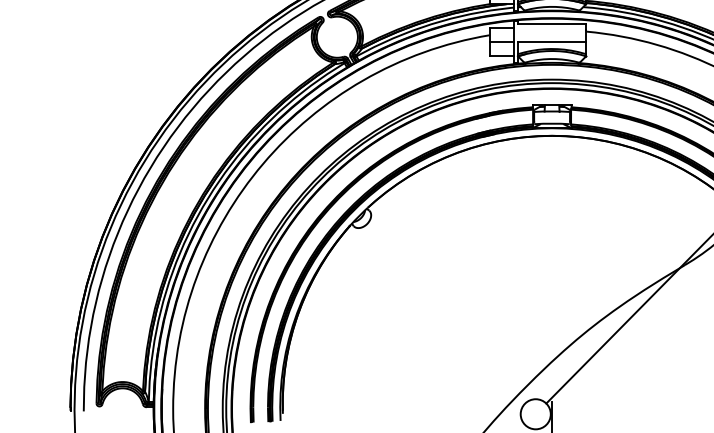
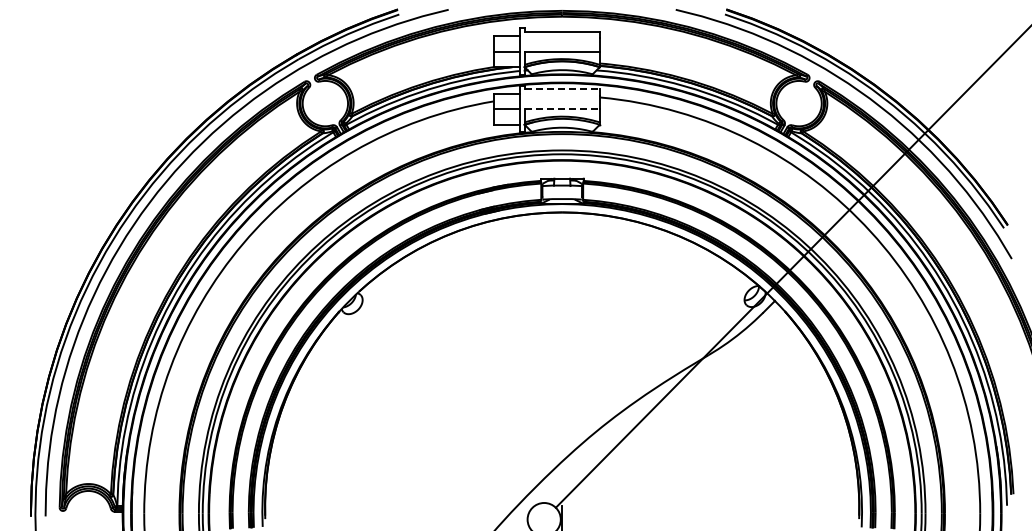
line: (552, 24) -> (562, 89), solid -> dashed
line: (552, 42) -> (562, 109), solid -> dashed

